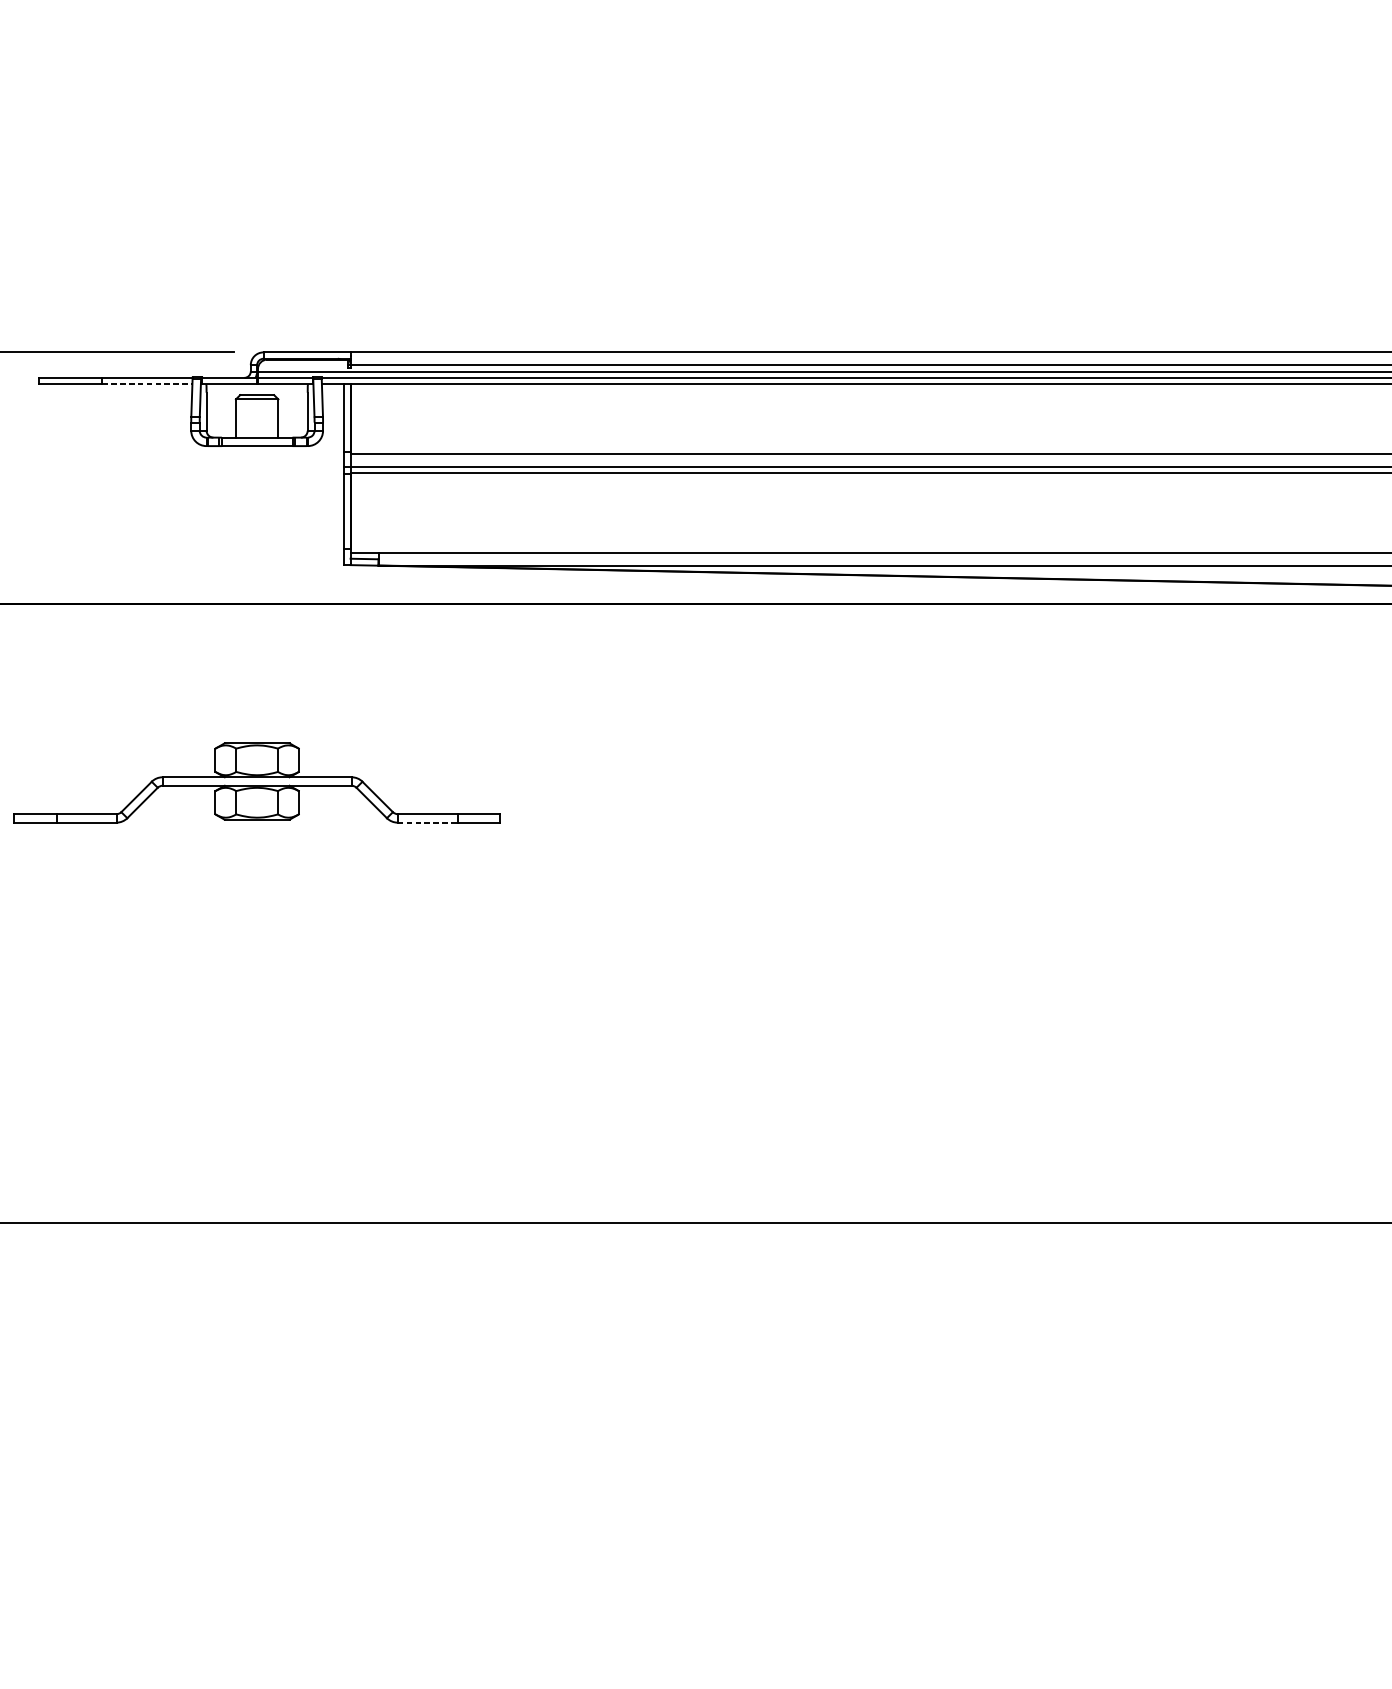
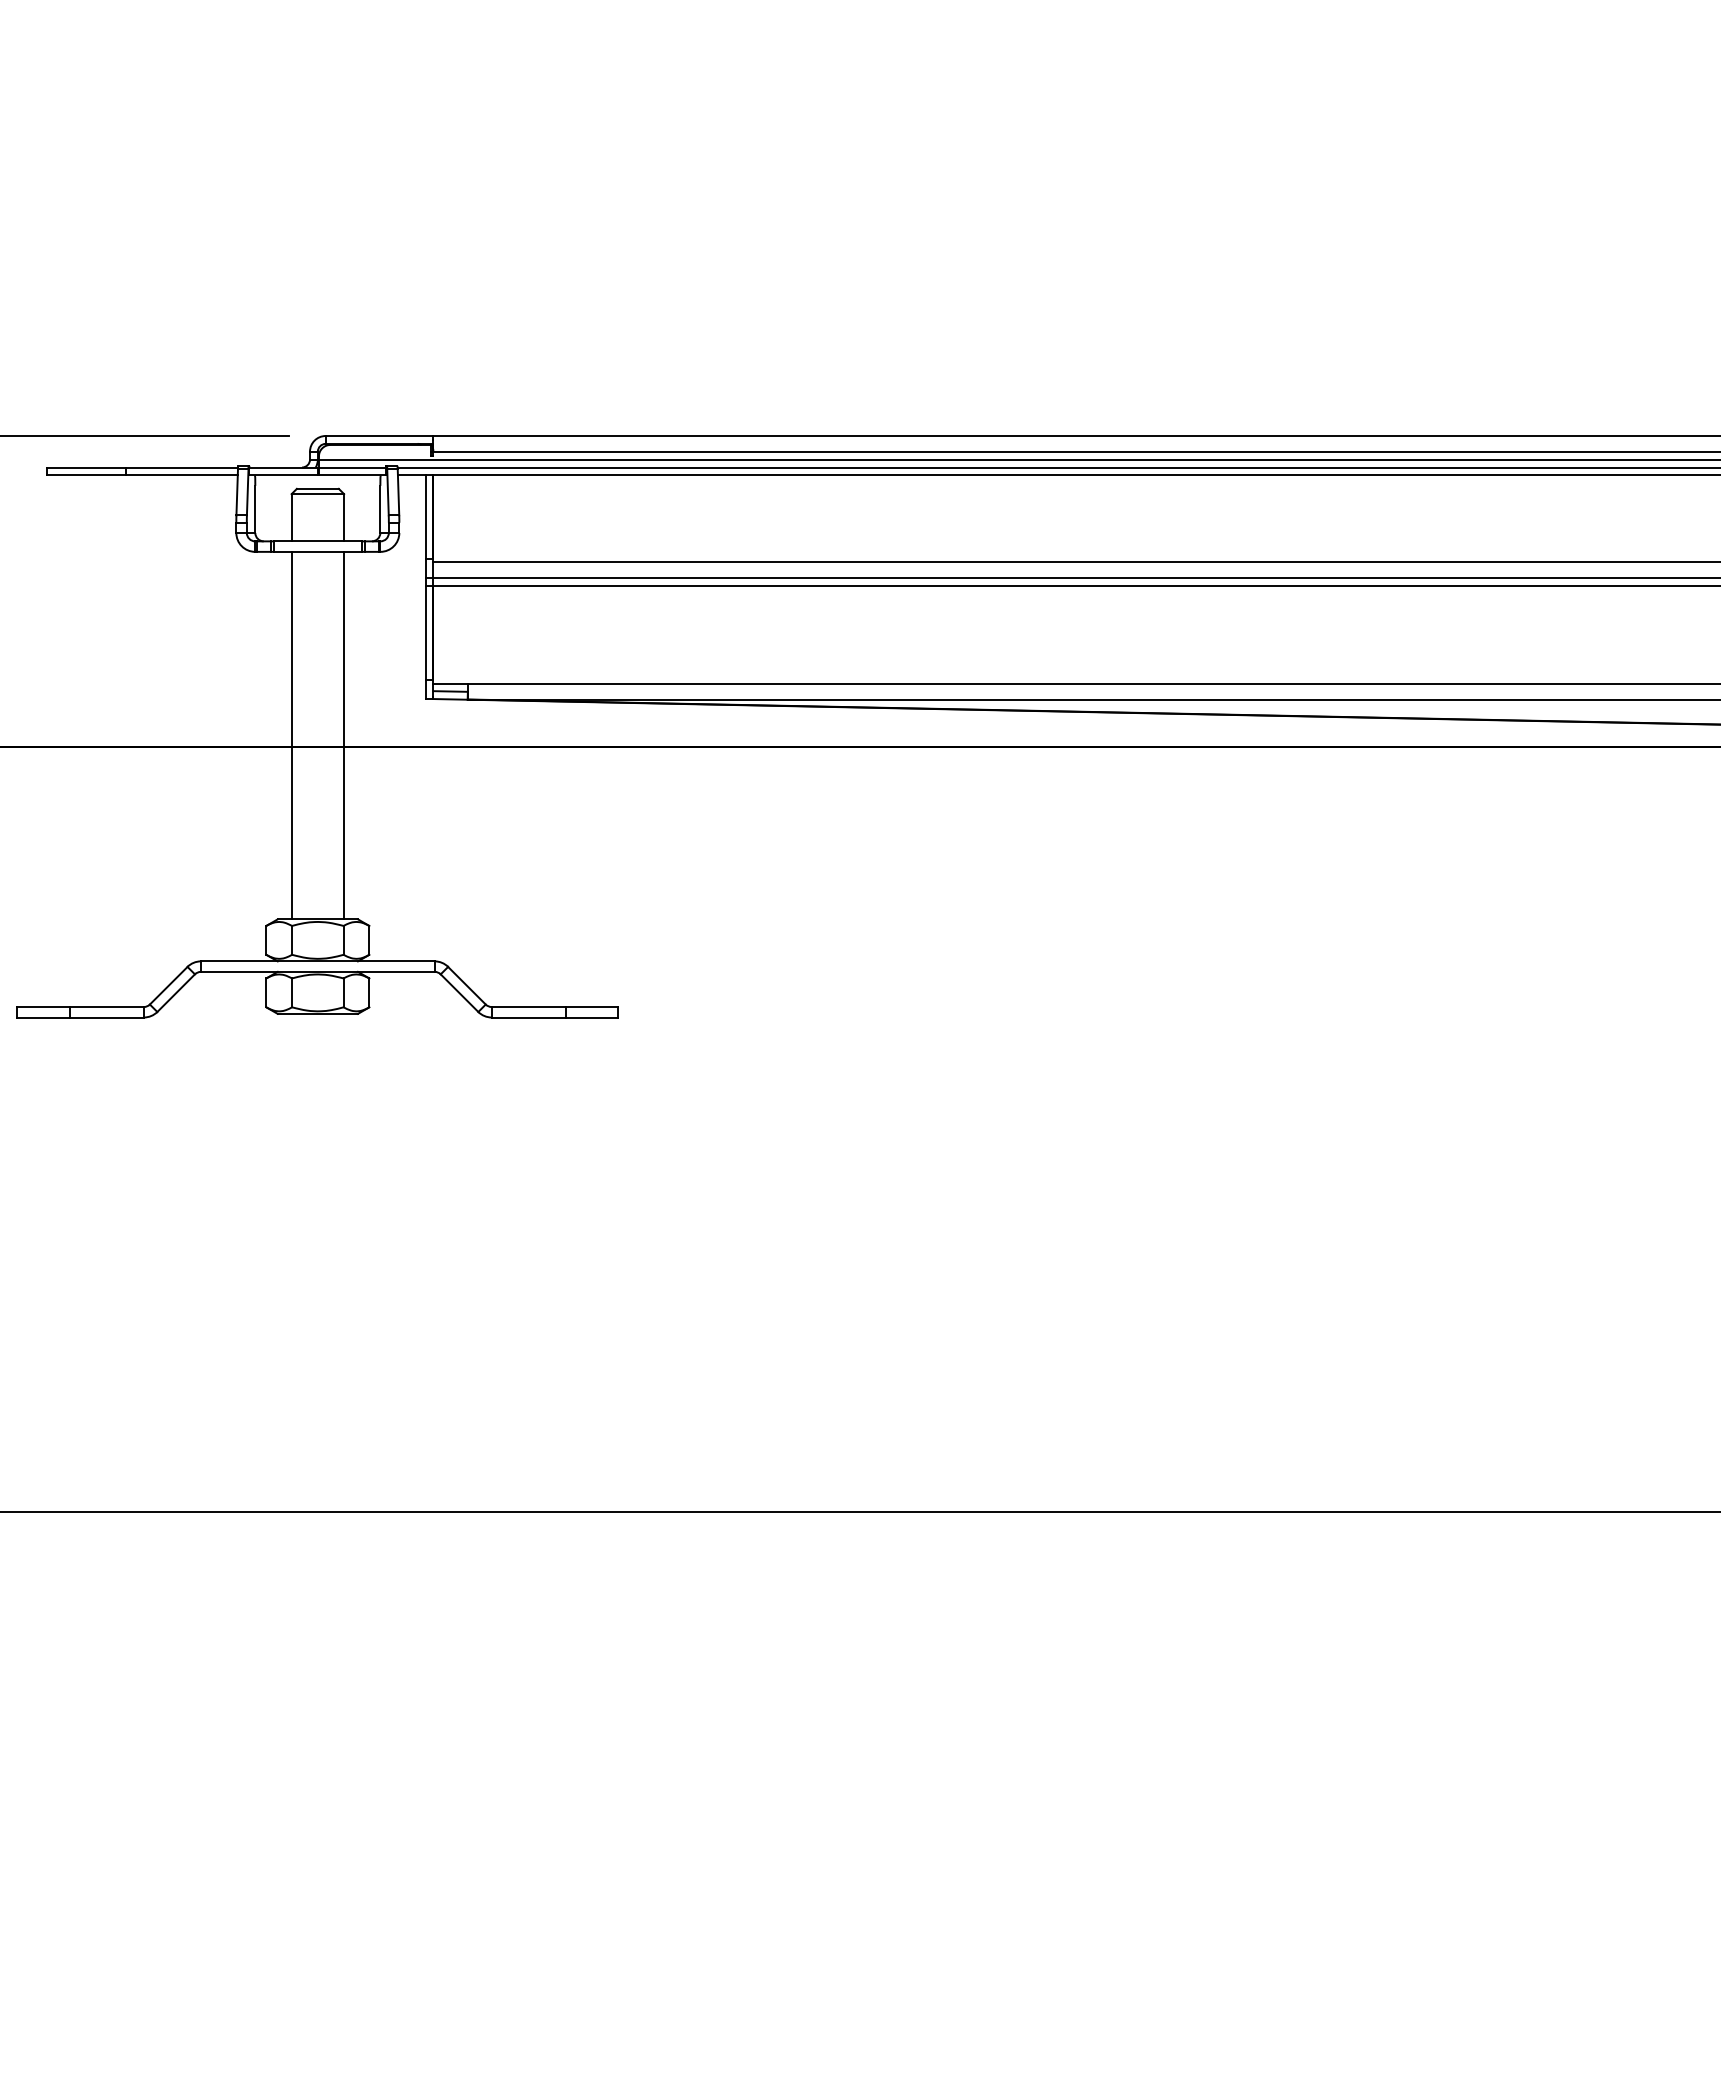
line: (147, 384) -> (182, 475), dashed -> solid
line: (235, 594) -> (291, 735), added
line: (278, 594) -> (344, 735), added
line: (428, 822) -> (529, 1017), dashed -> solid

